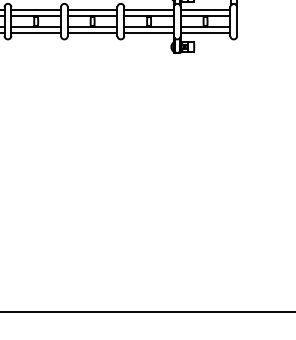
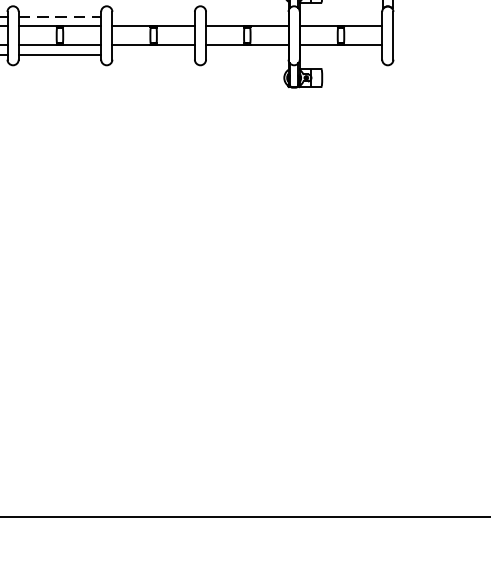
line: (36, 10) -> (60, 17), solid -> dashed
line: (92, 10) -> (153, 17), removed
line: (148, 10) -> (246, 17), removed
line: (205, 10) -> (340, 17), removed
line: (92, 33) -> (153, 55), removed
line: (148, 33) -> (246, 55), removed
line: (205, 33) -> (340, 55), removed

